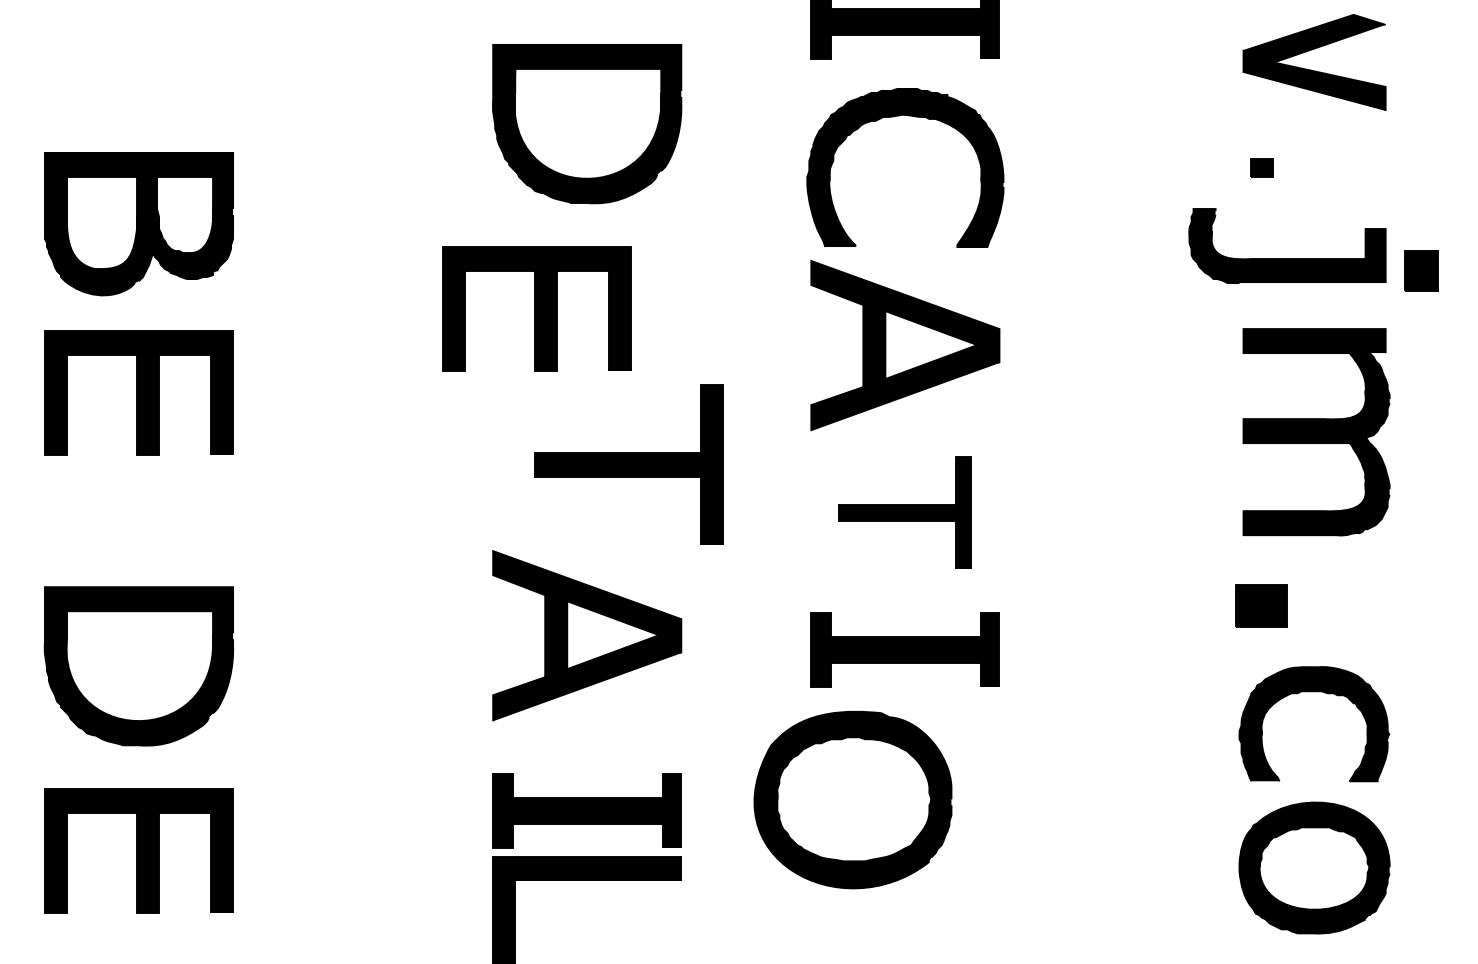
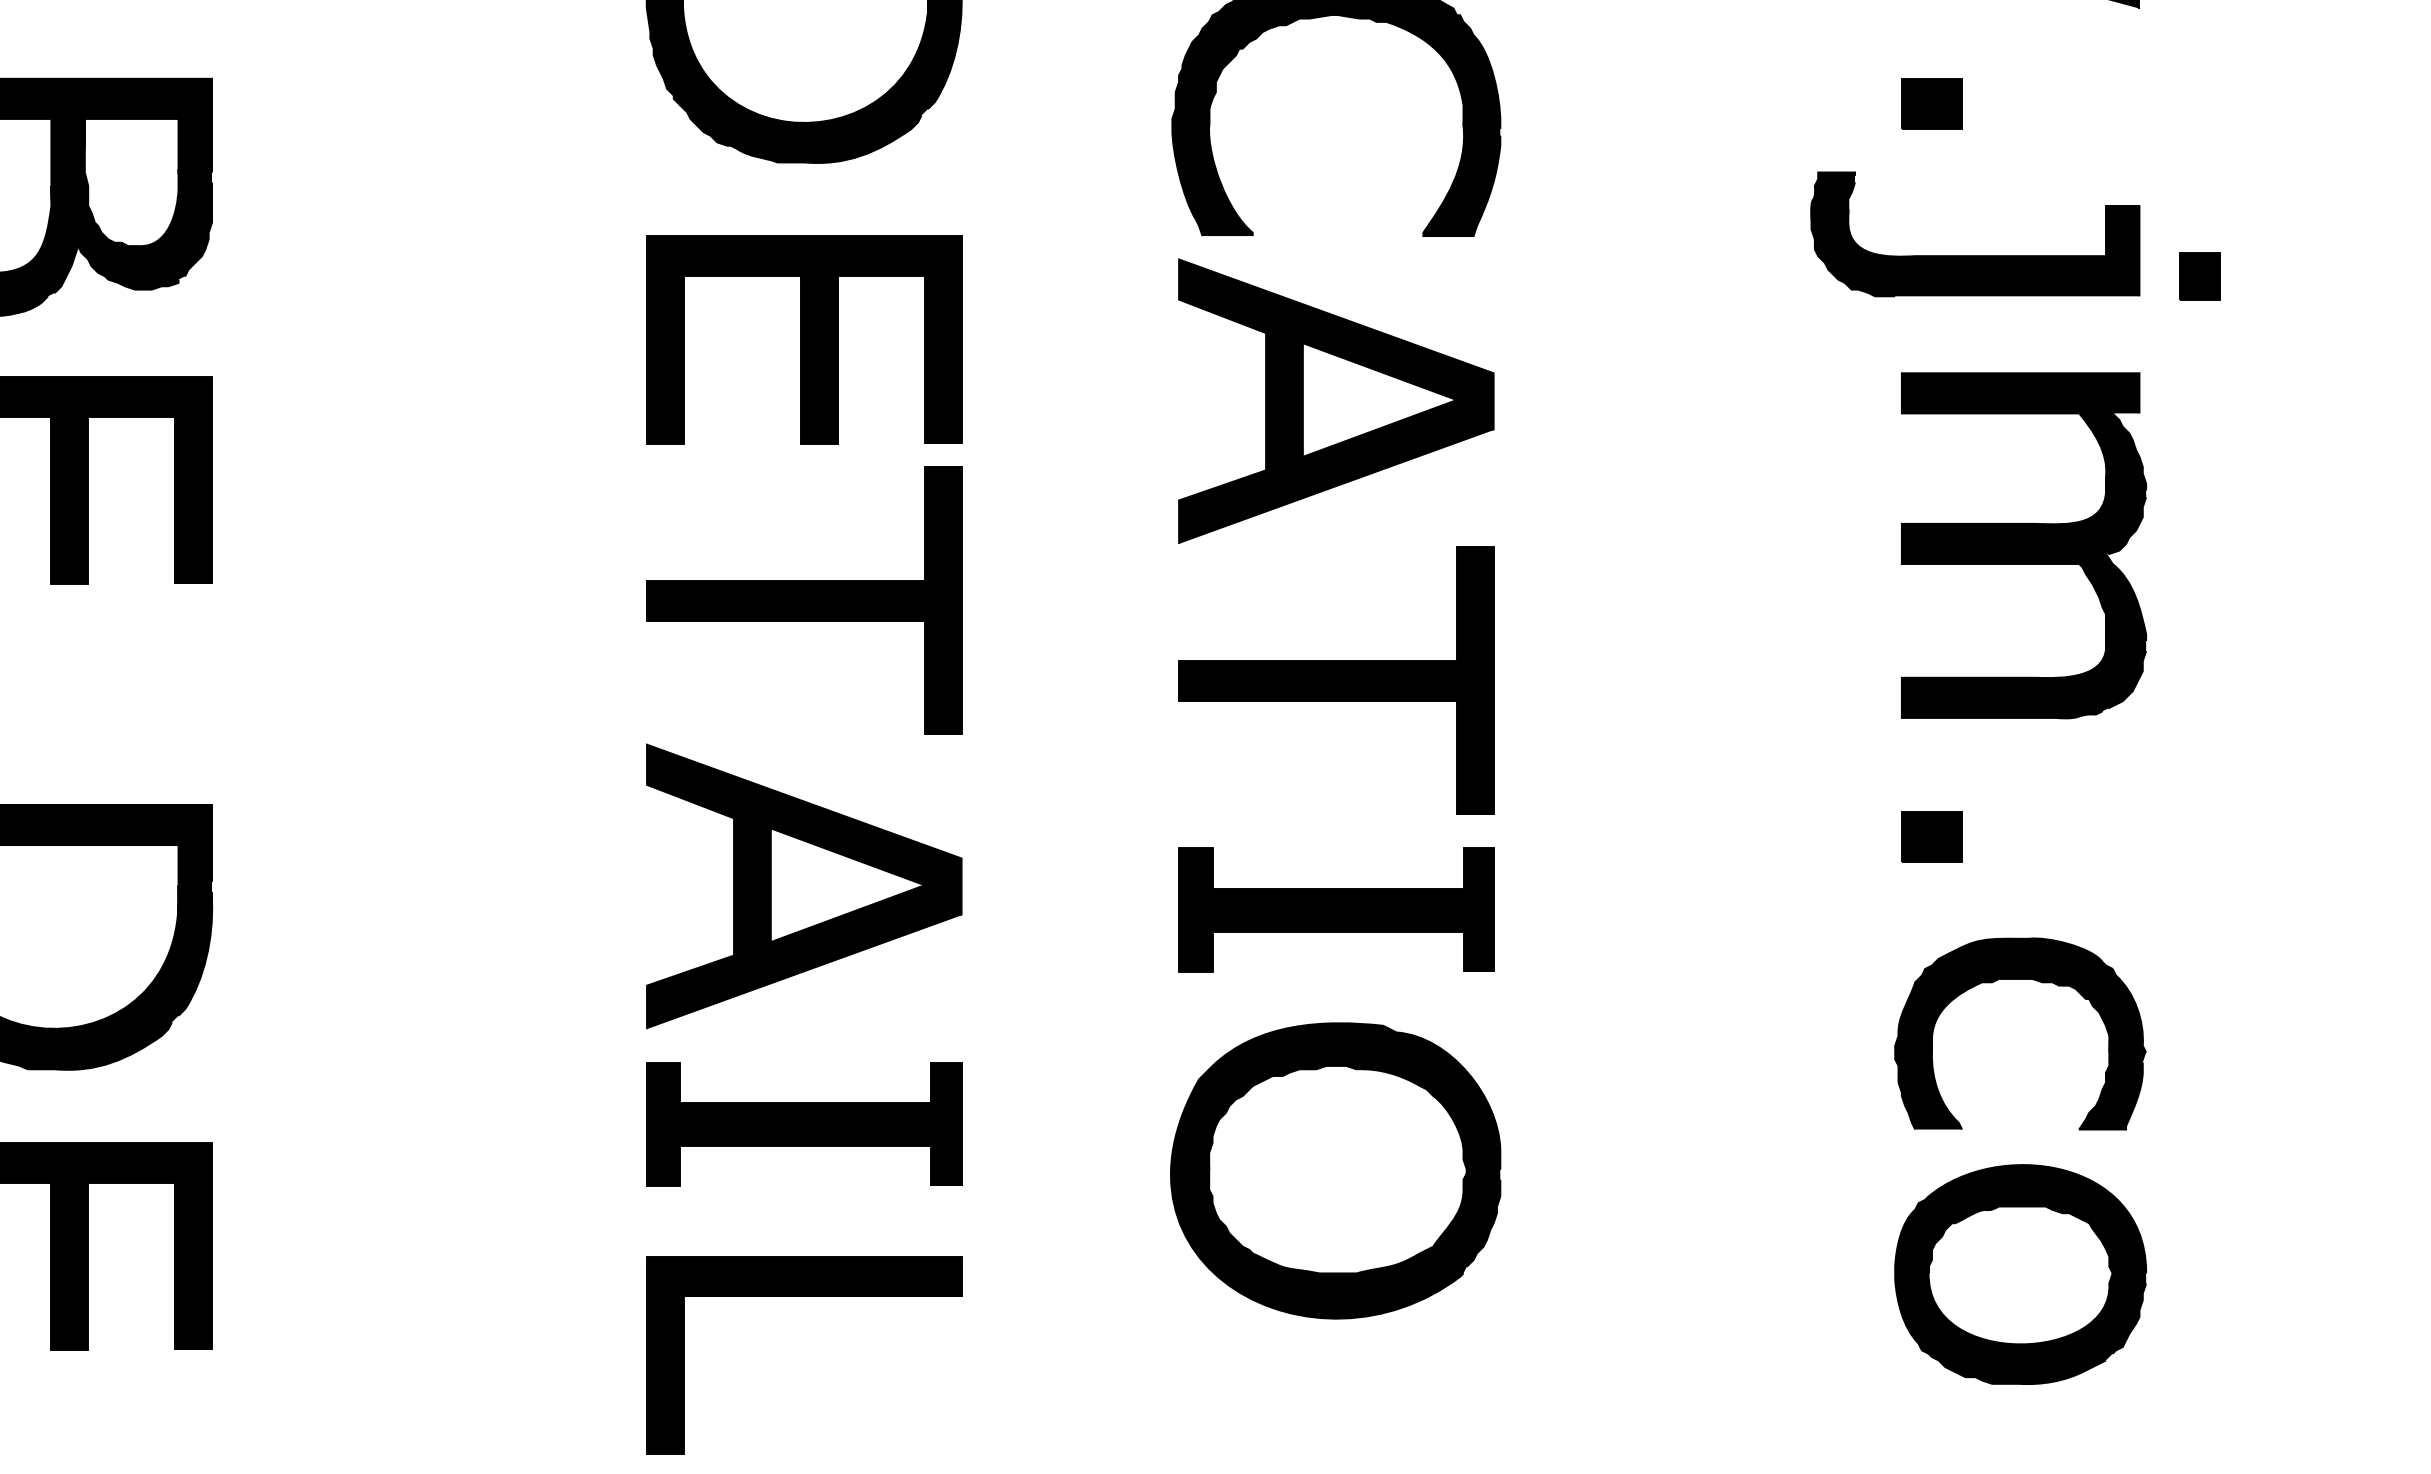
part: (1261, 167) -> (1931, 103), size x1.67
part: (1421, 270) -> (2199, 275), size x0.71
part: (536, 308) -> (803, 338), moved
part: (628, 464) -> (803, 599), moved
part: (904, 512) -> (1334, 680), size x1.43
part: (1261, 605) -> (1931, 835), size x0.71
part: (852, 799) -> (1334, 1170), moved
part: (586, 810) -> (803, 1123), moved

